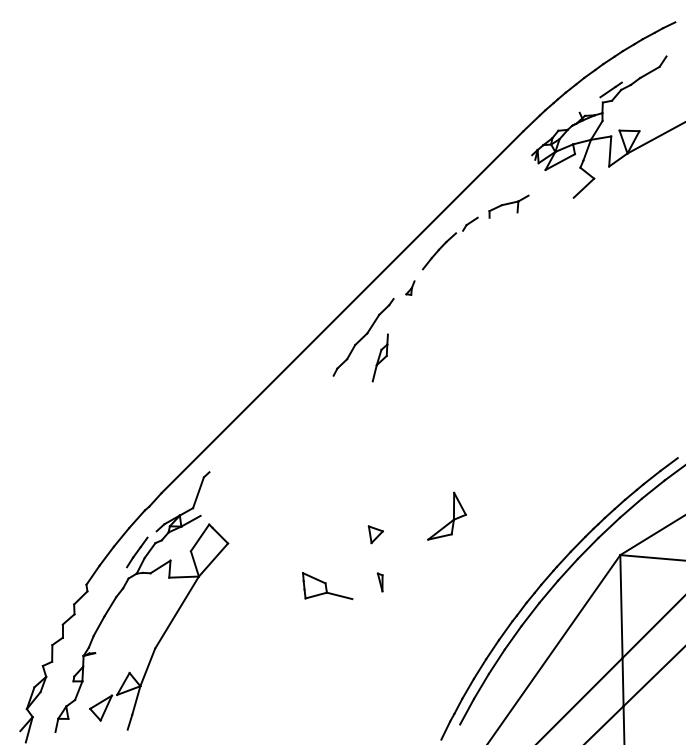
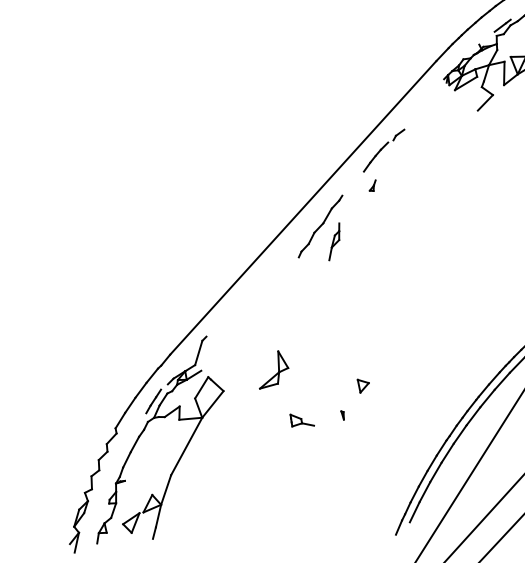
part: (508, 206) -> (427, 119), removed
part: (410, 287) -> (372, 185), moved
part: (453, 515) -> (278, 369), moved
part: (375, 534) -> (363, 385), moved
part: (379, 582) -> (342, 415), size x0.6
part: (327, 585) -> (302, 419), size x0.6

